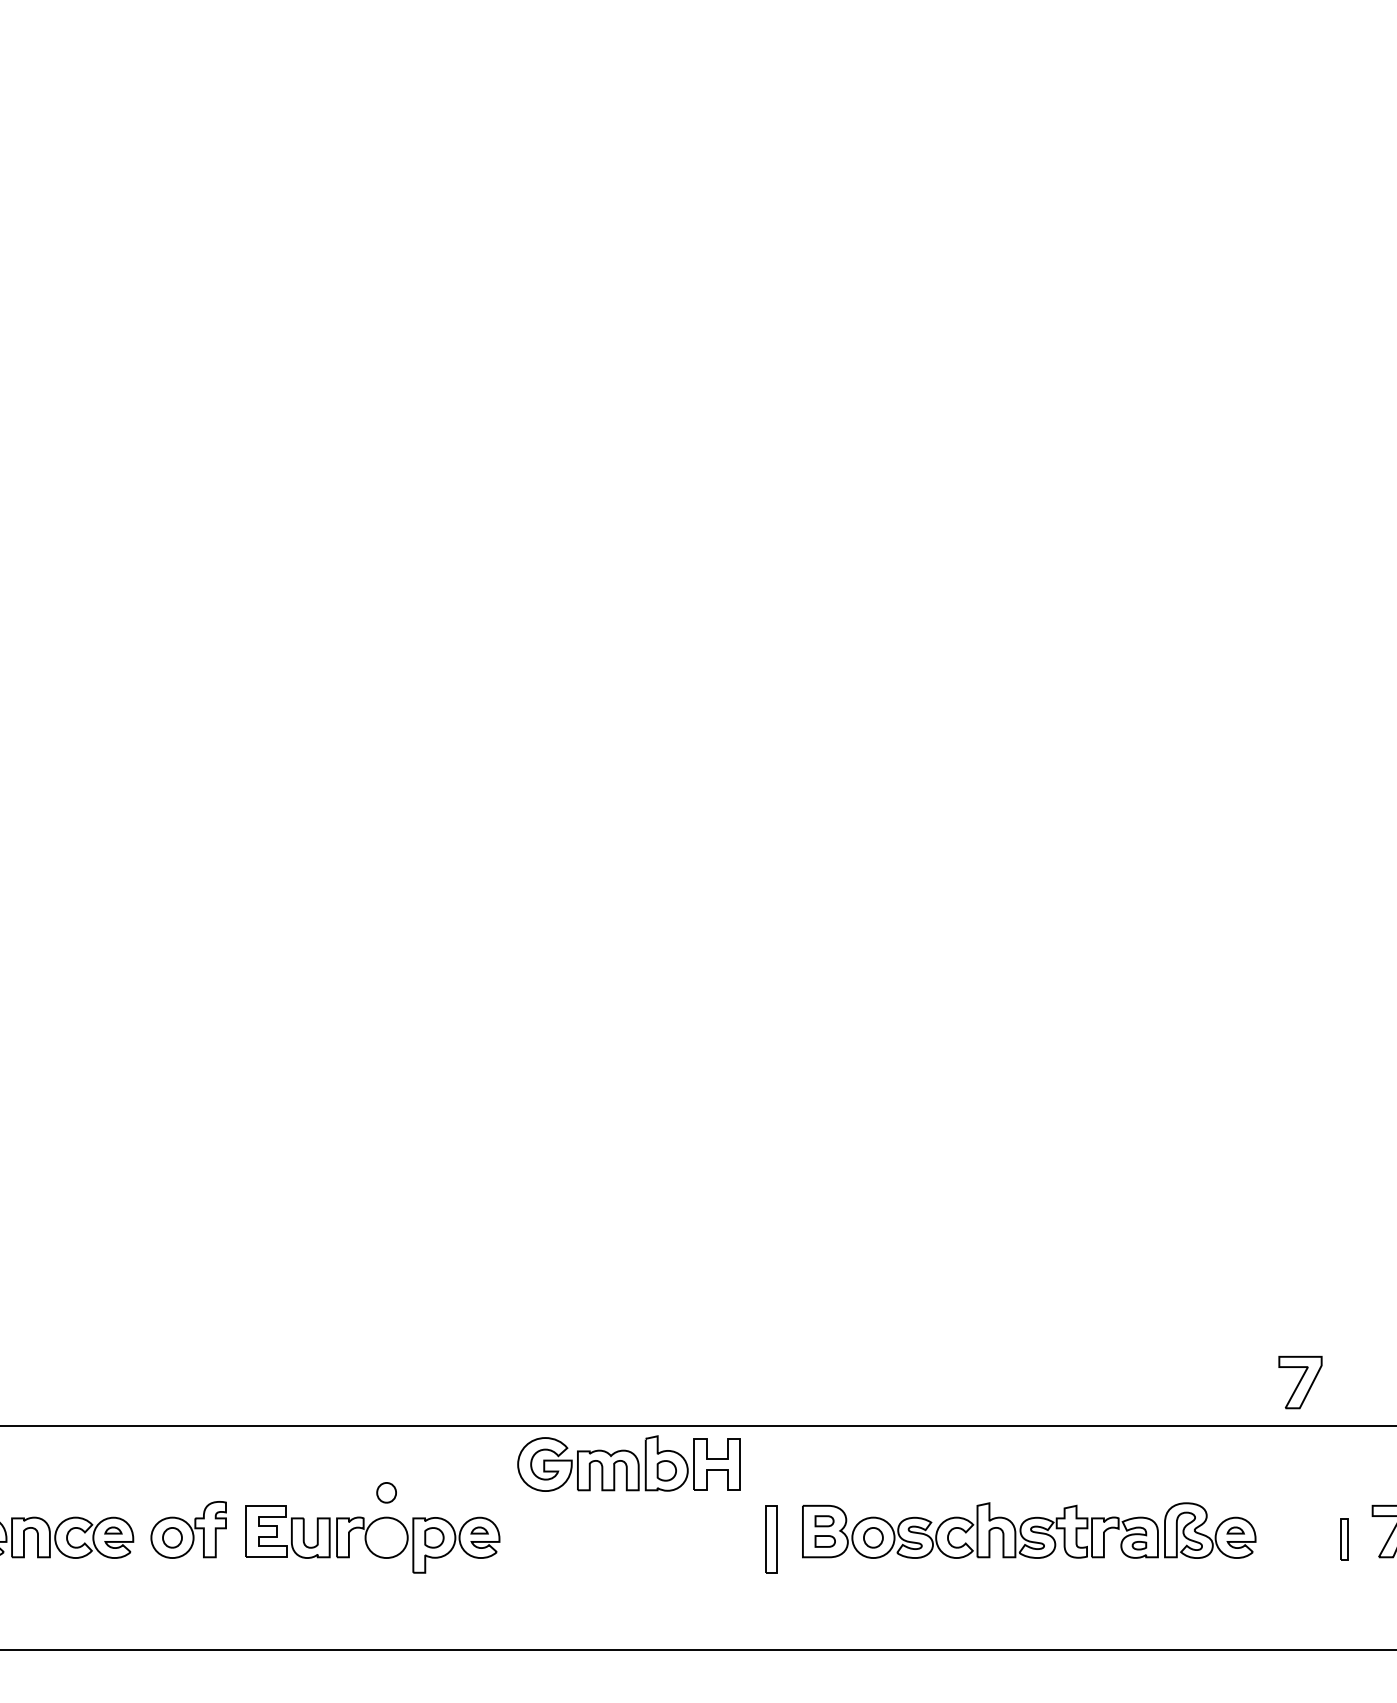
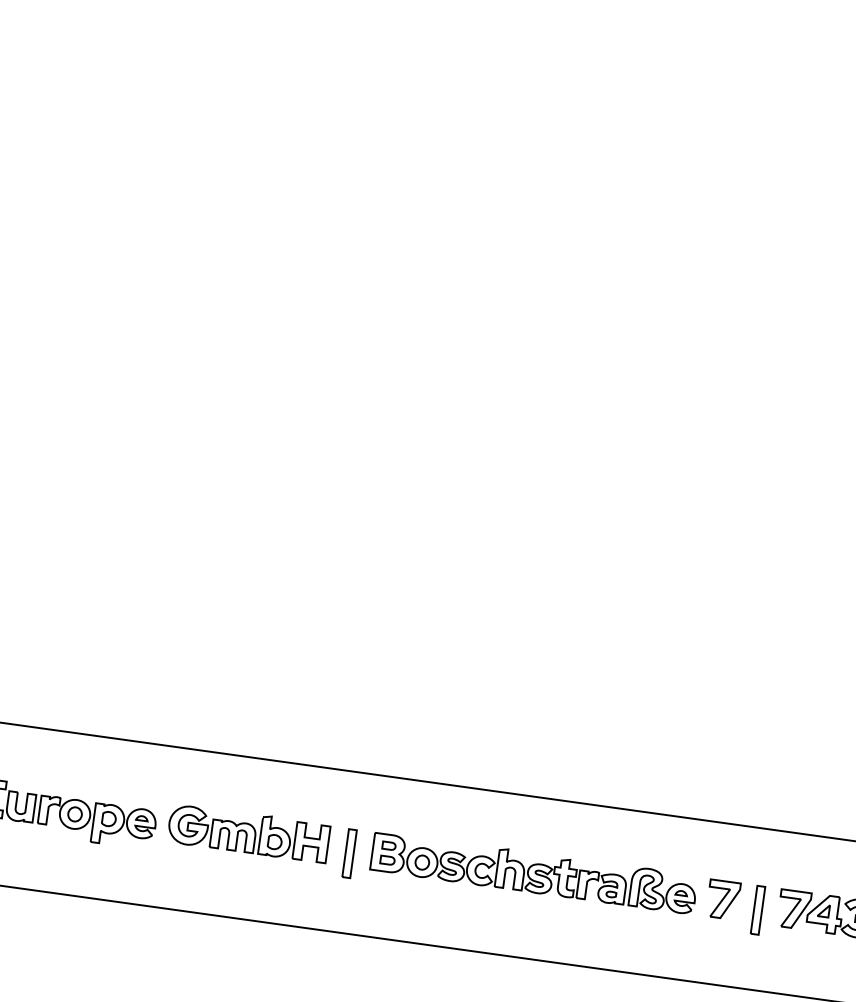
part: (1300, 1382) -> (723, 899), moved
part: (628, 1463) -> (248, 833), moved
part: (386, 1492) -> (75, 814), moved
part: (1344, 1539) -> (758, 910), size x1.67

